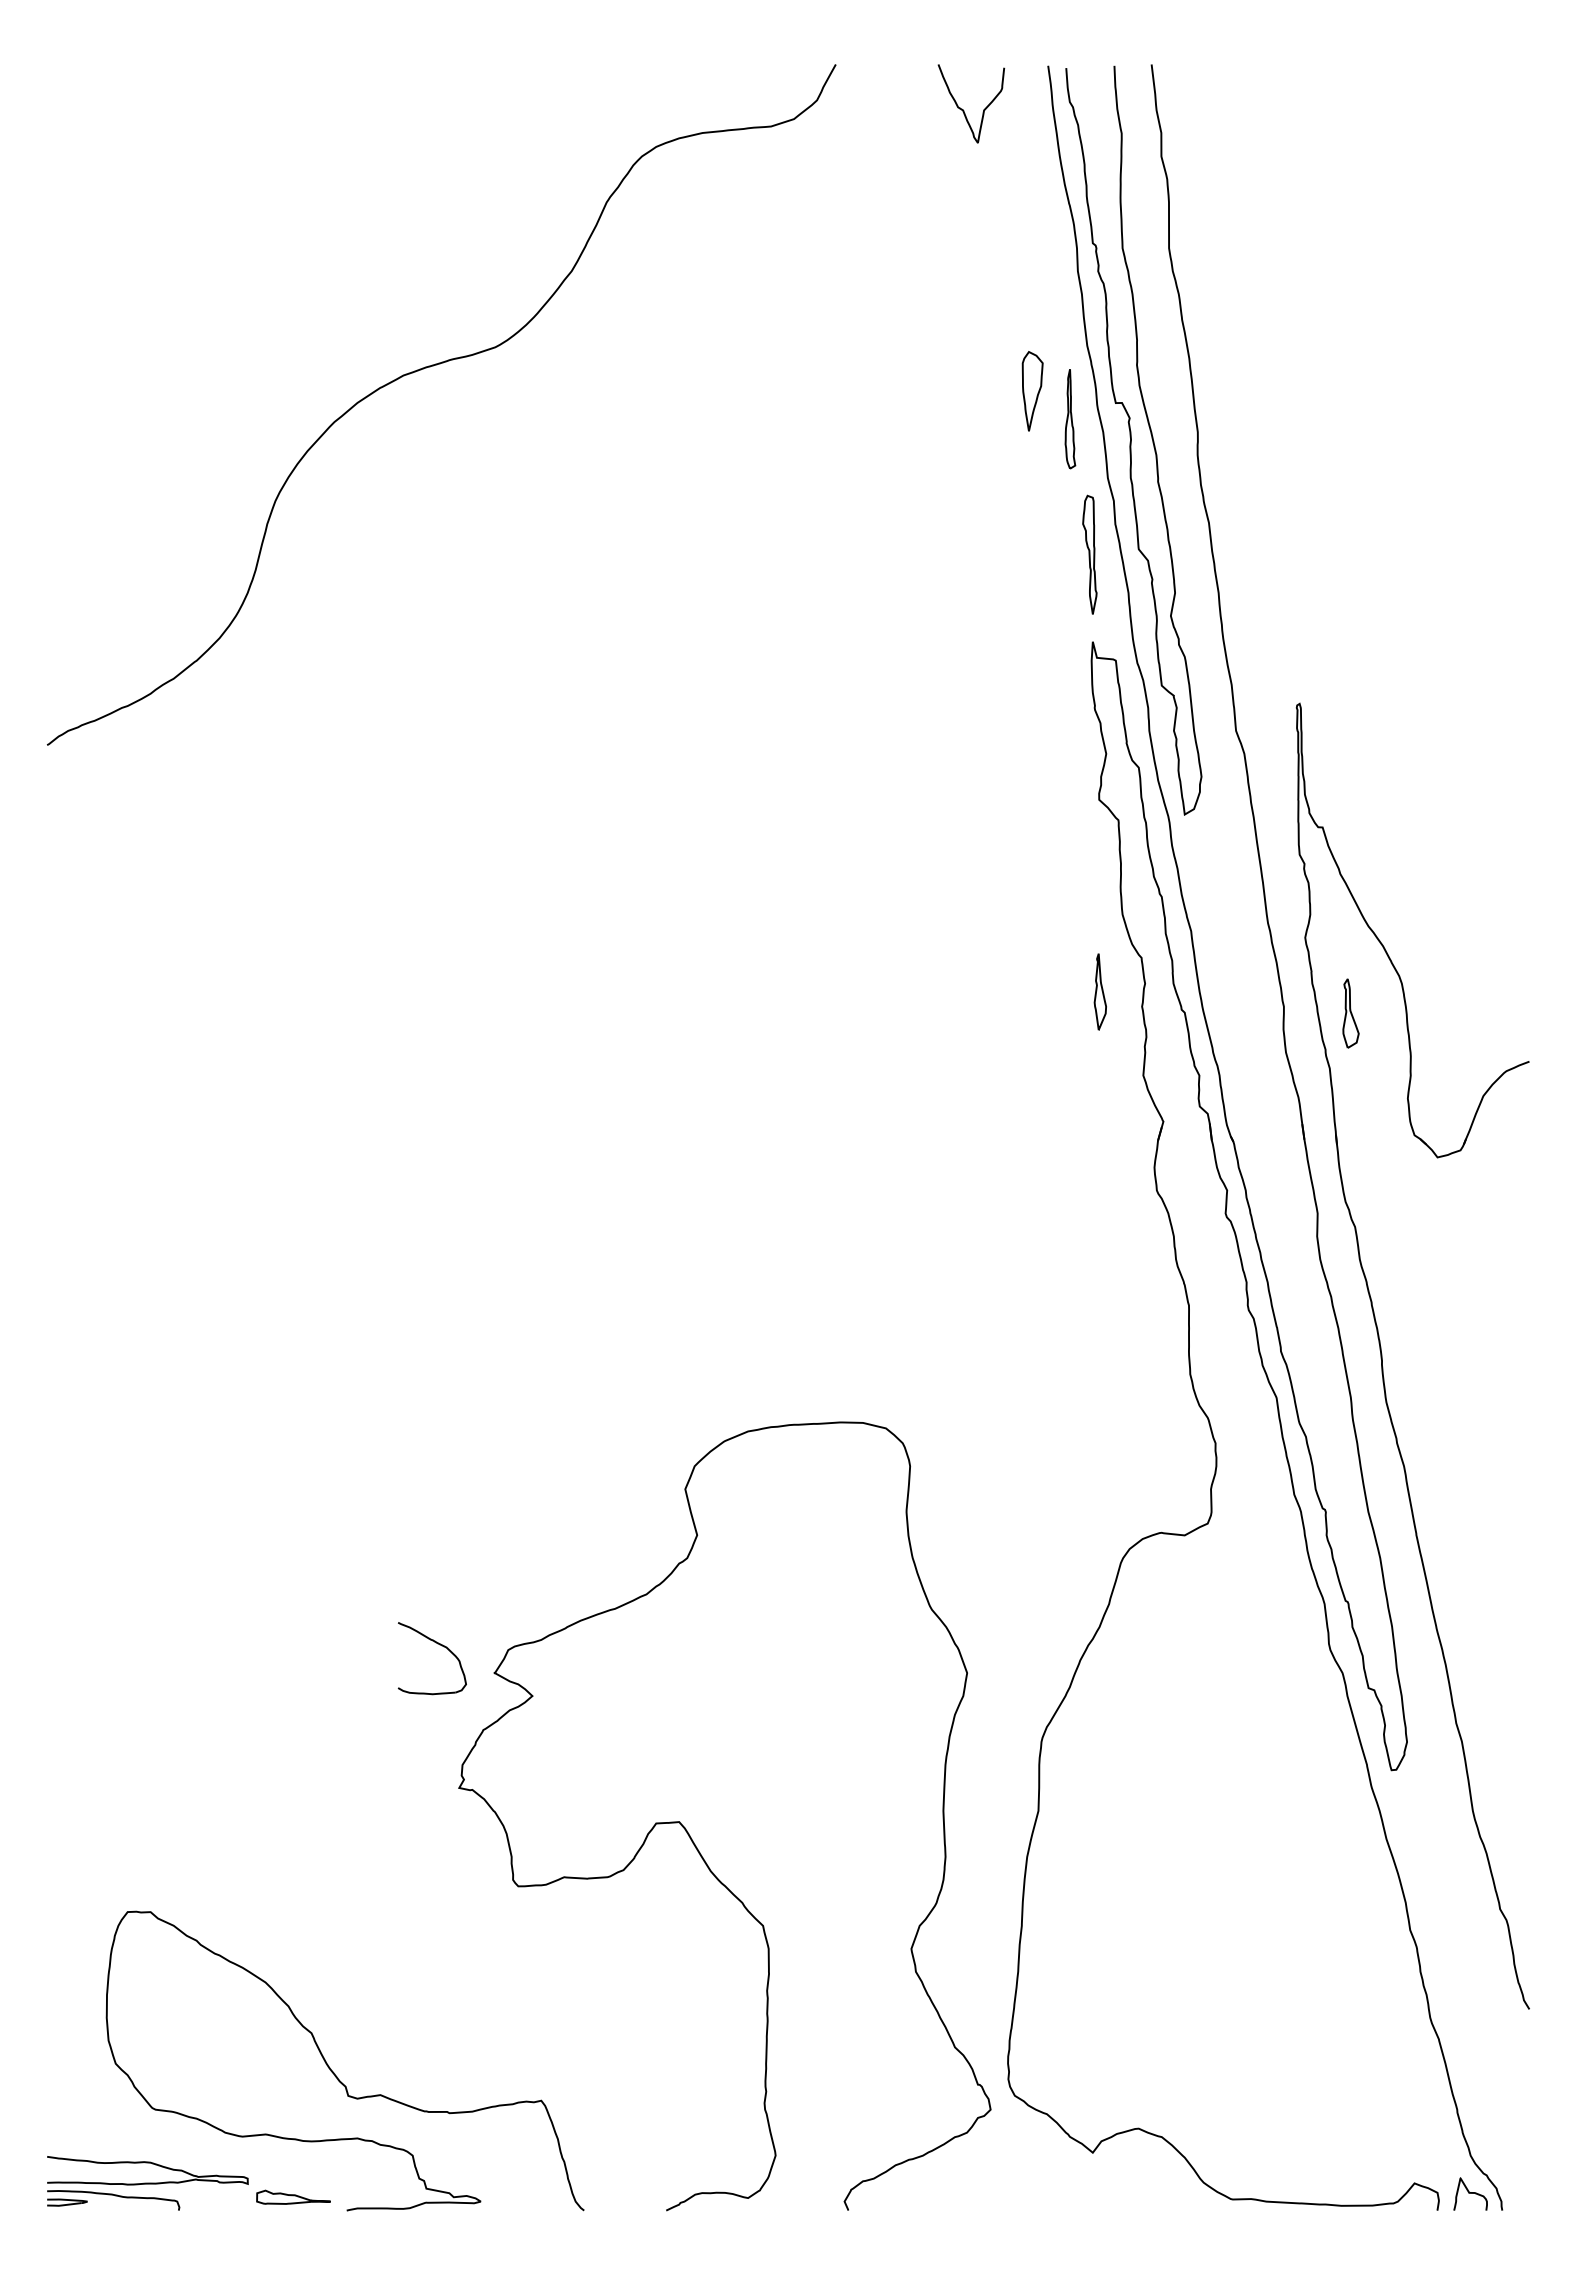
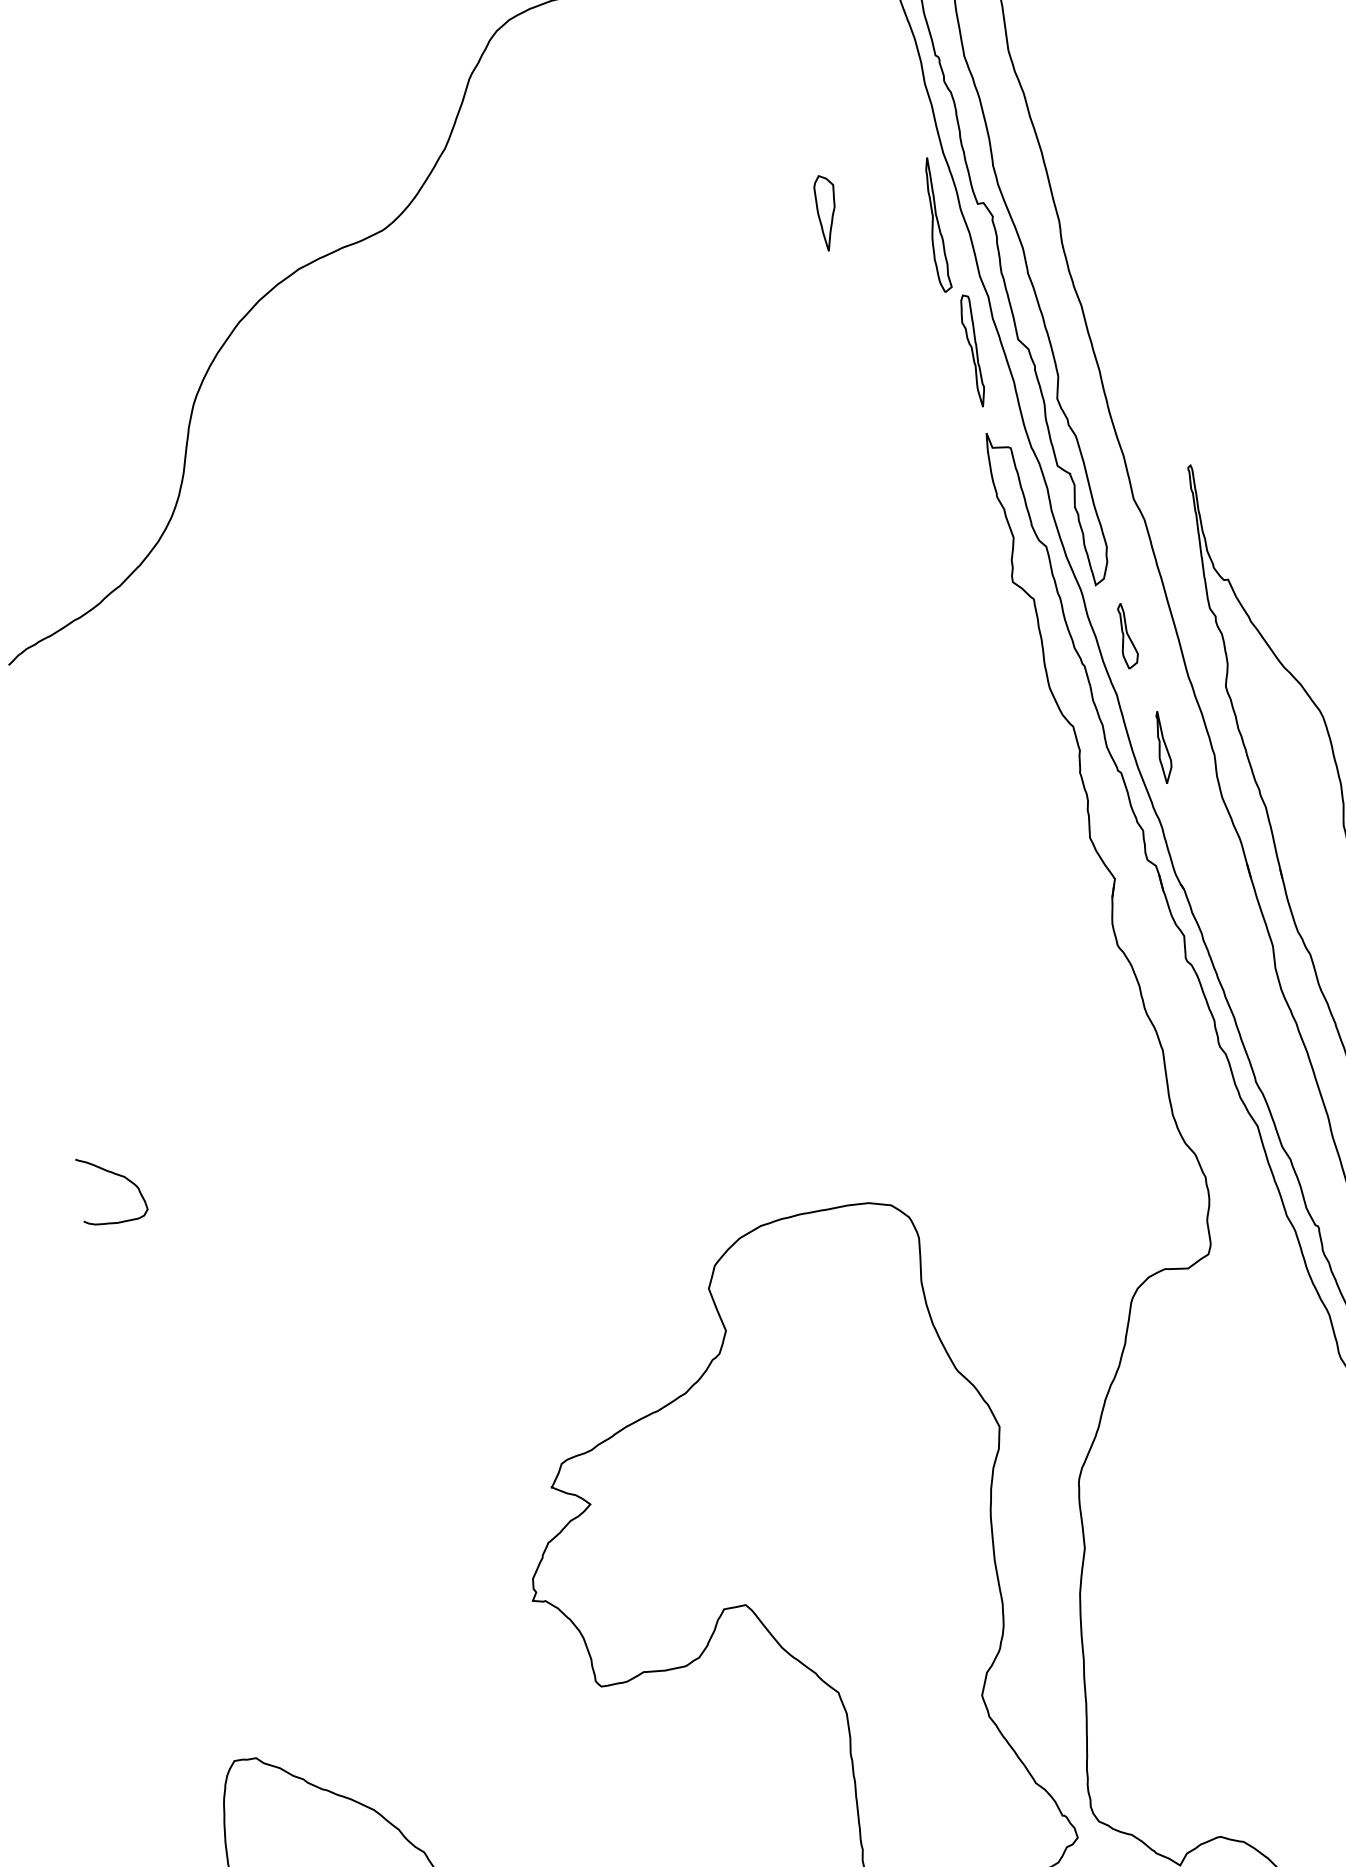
part: (1032, 391) -> (827, 213), moved
part: (1070, 418) -> (936, 224), size x1.43
part: (1099, 991) -> (1162, 746), moved
part: (1350, 1013) -> (1127, 635), moved
part: (437, 1644) -> (115, 1175), moved

